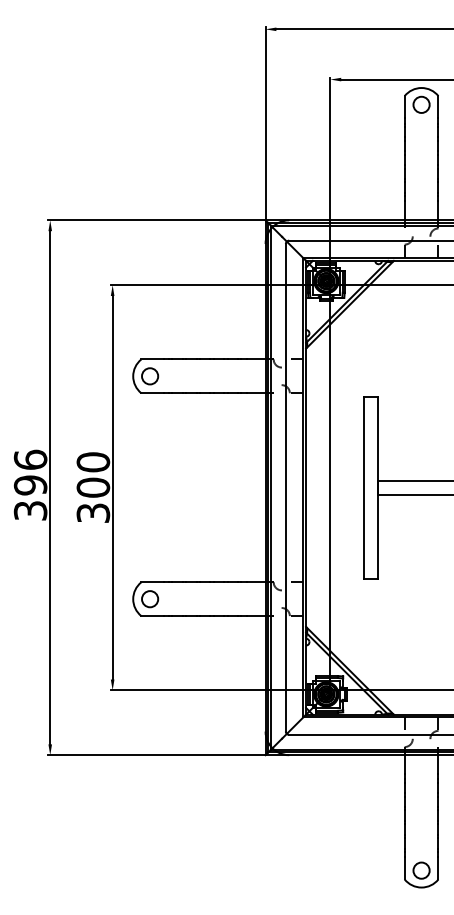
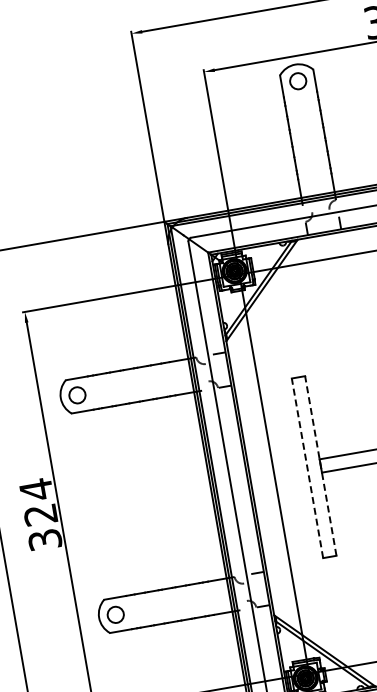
text: (93, 474) -> (38, 501), 300 -> 324
line: (364, 487) -> (307, 467), solid -> dashed
line: (377, 487) -> (320, 465), solid -> dashed

